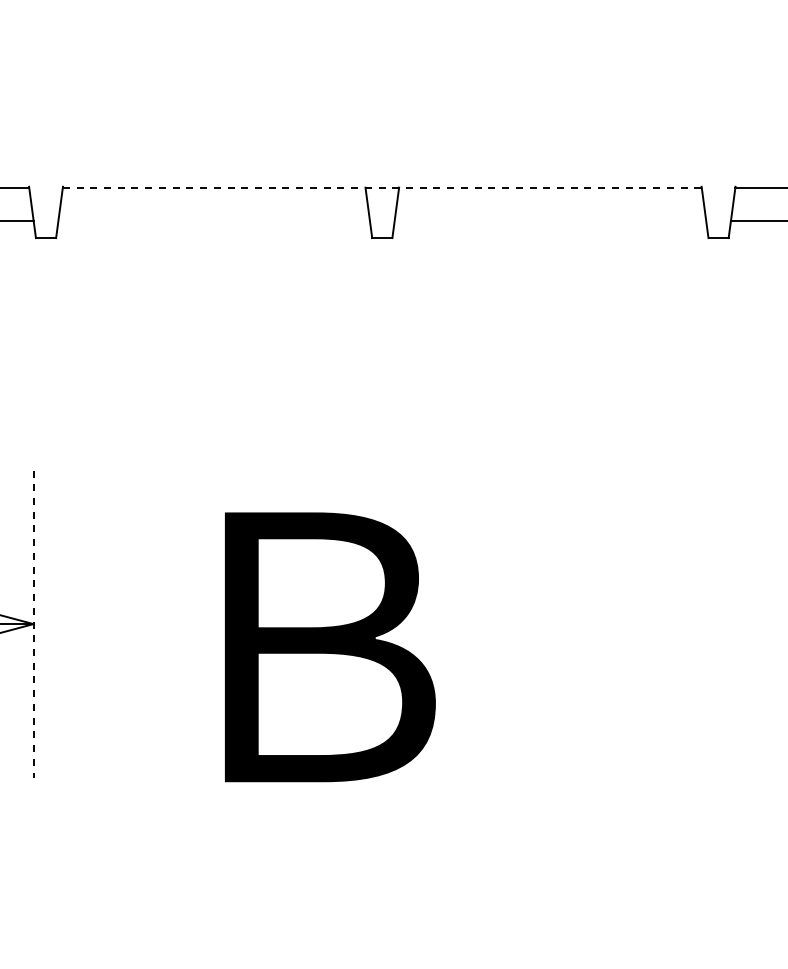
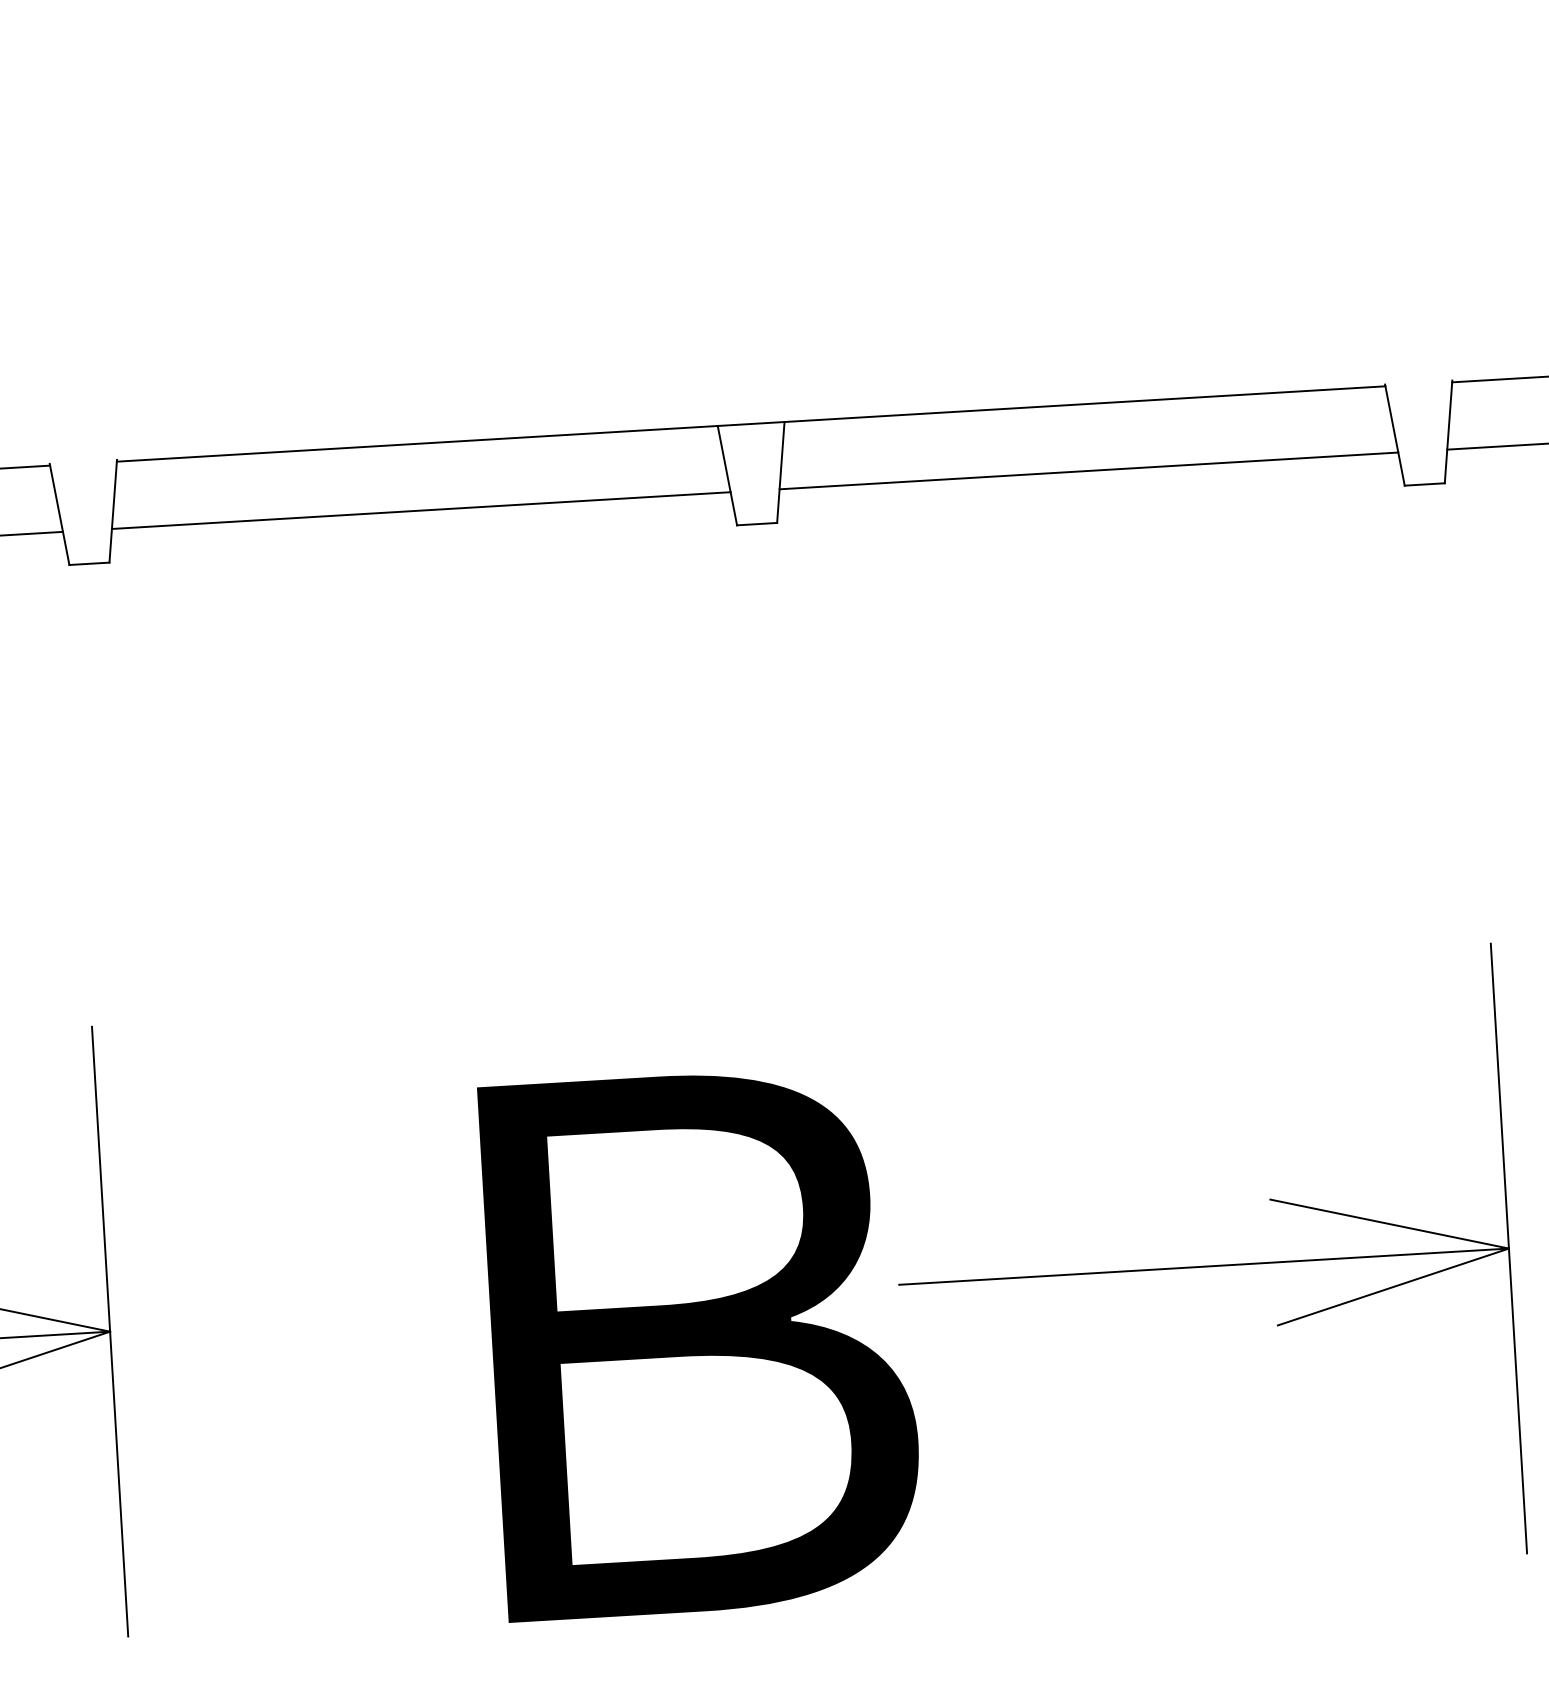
line: (382, 187) -> (751, 423), dashed -> solid
line: (213, 221) -> (419, 511), added
line: (550, 221) -> (1089, 471), added
line: (33, 624) -> (110, 1332), dashed -> solid
part: (584, 624) -> (1204, 1267), added

